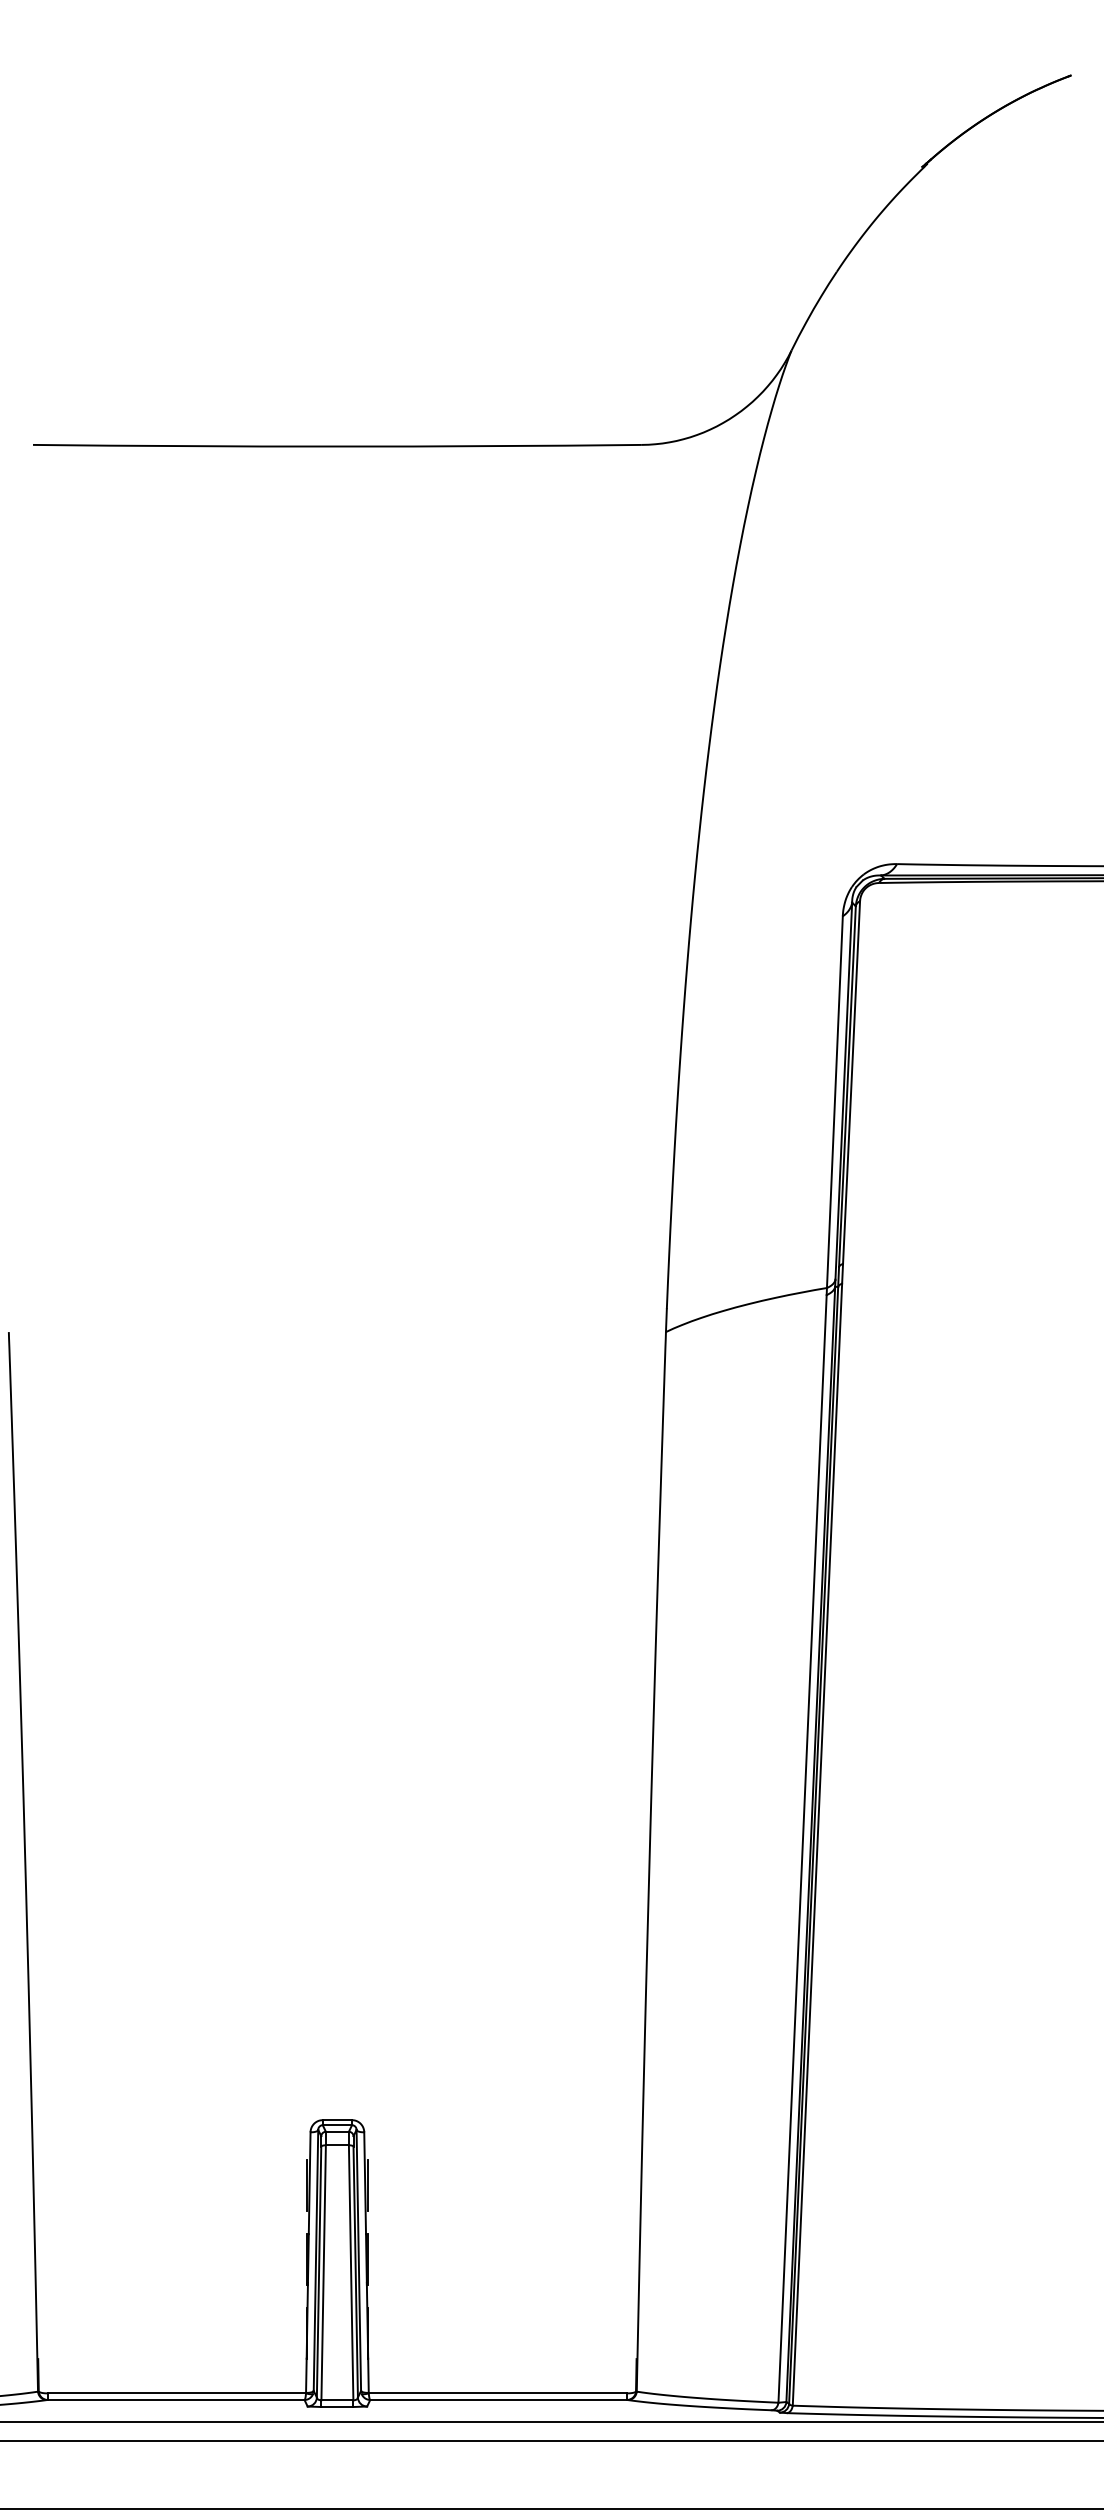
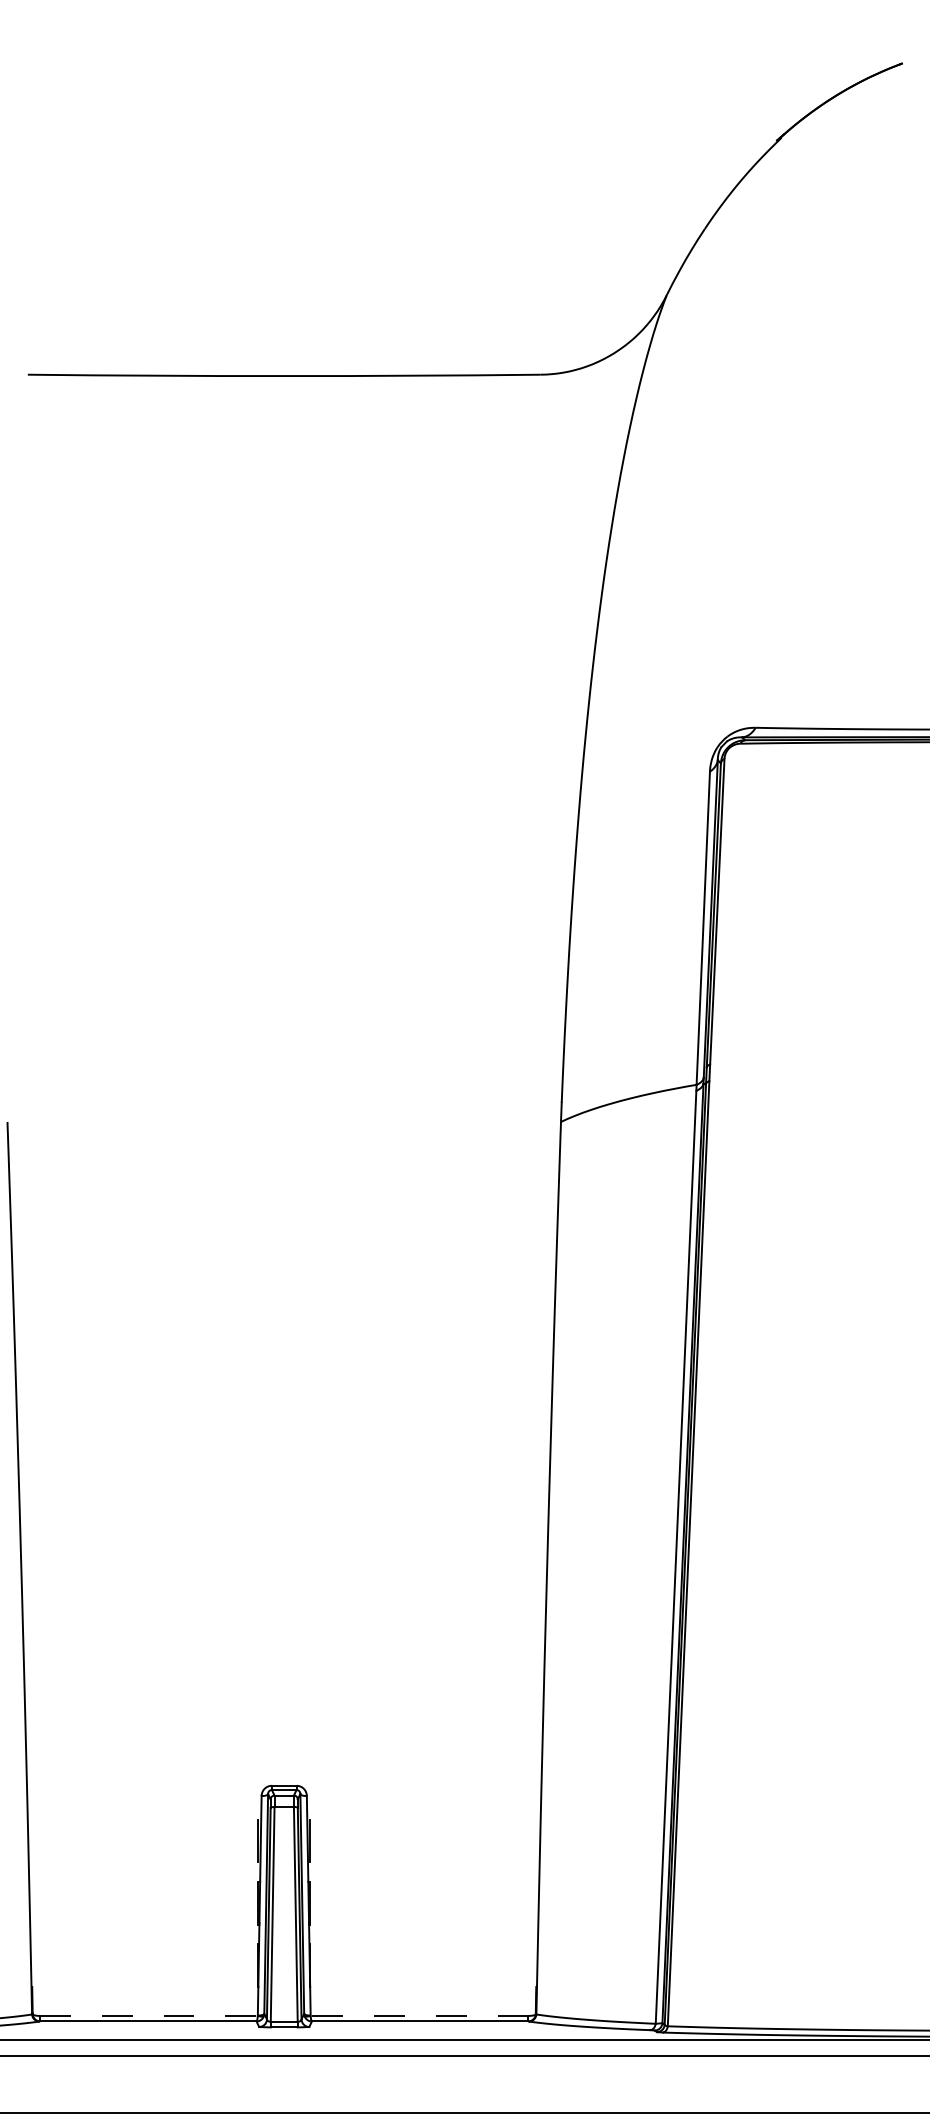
line: (176, 2392) -> (148, 2015), solid -> dashed
line: (497, 2392) -> (419, 2015), solid -> dashed

